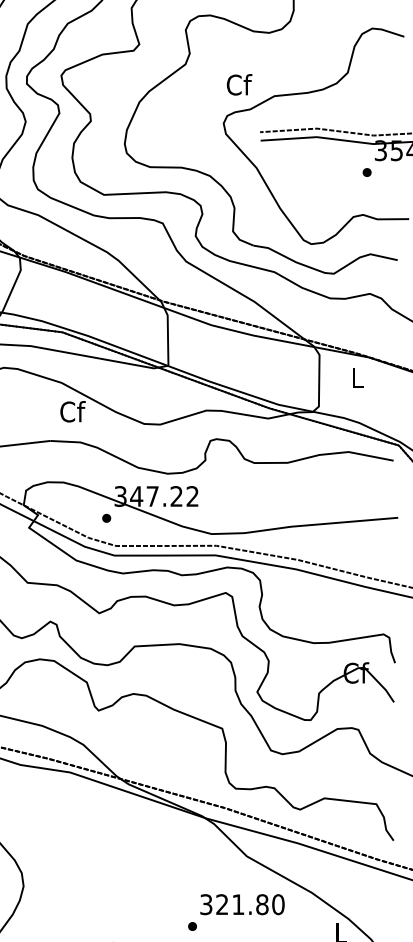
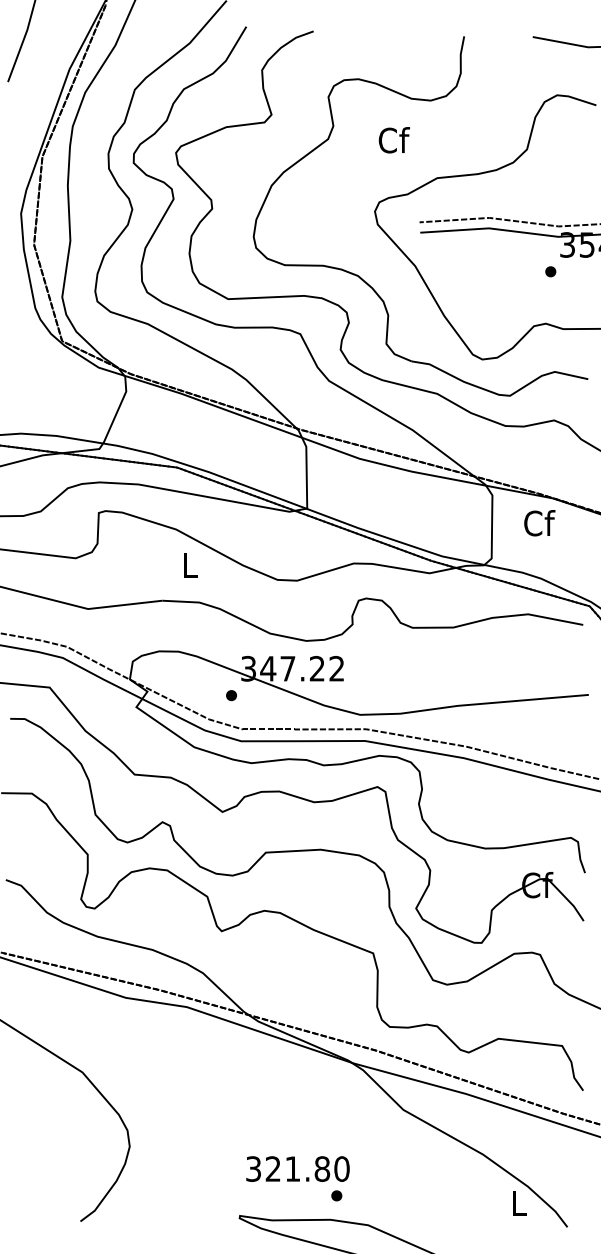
text: (238, 85) -> (393, 140), moved
text: (357, 377) -> (539, 523), L -> Cf
text: (72, 411) -> (189, 564), Cf -> L
text: (242, 904) -> (297, 1168), moved

